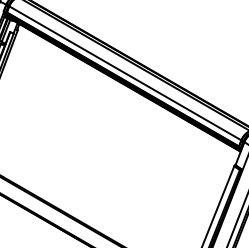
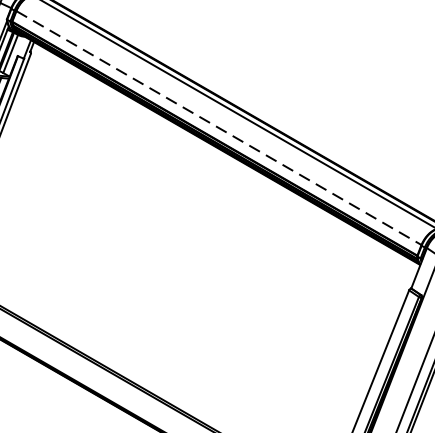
line: (125, 73) -> (219, 128), solid -> dashed

